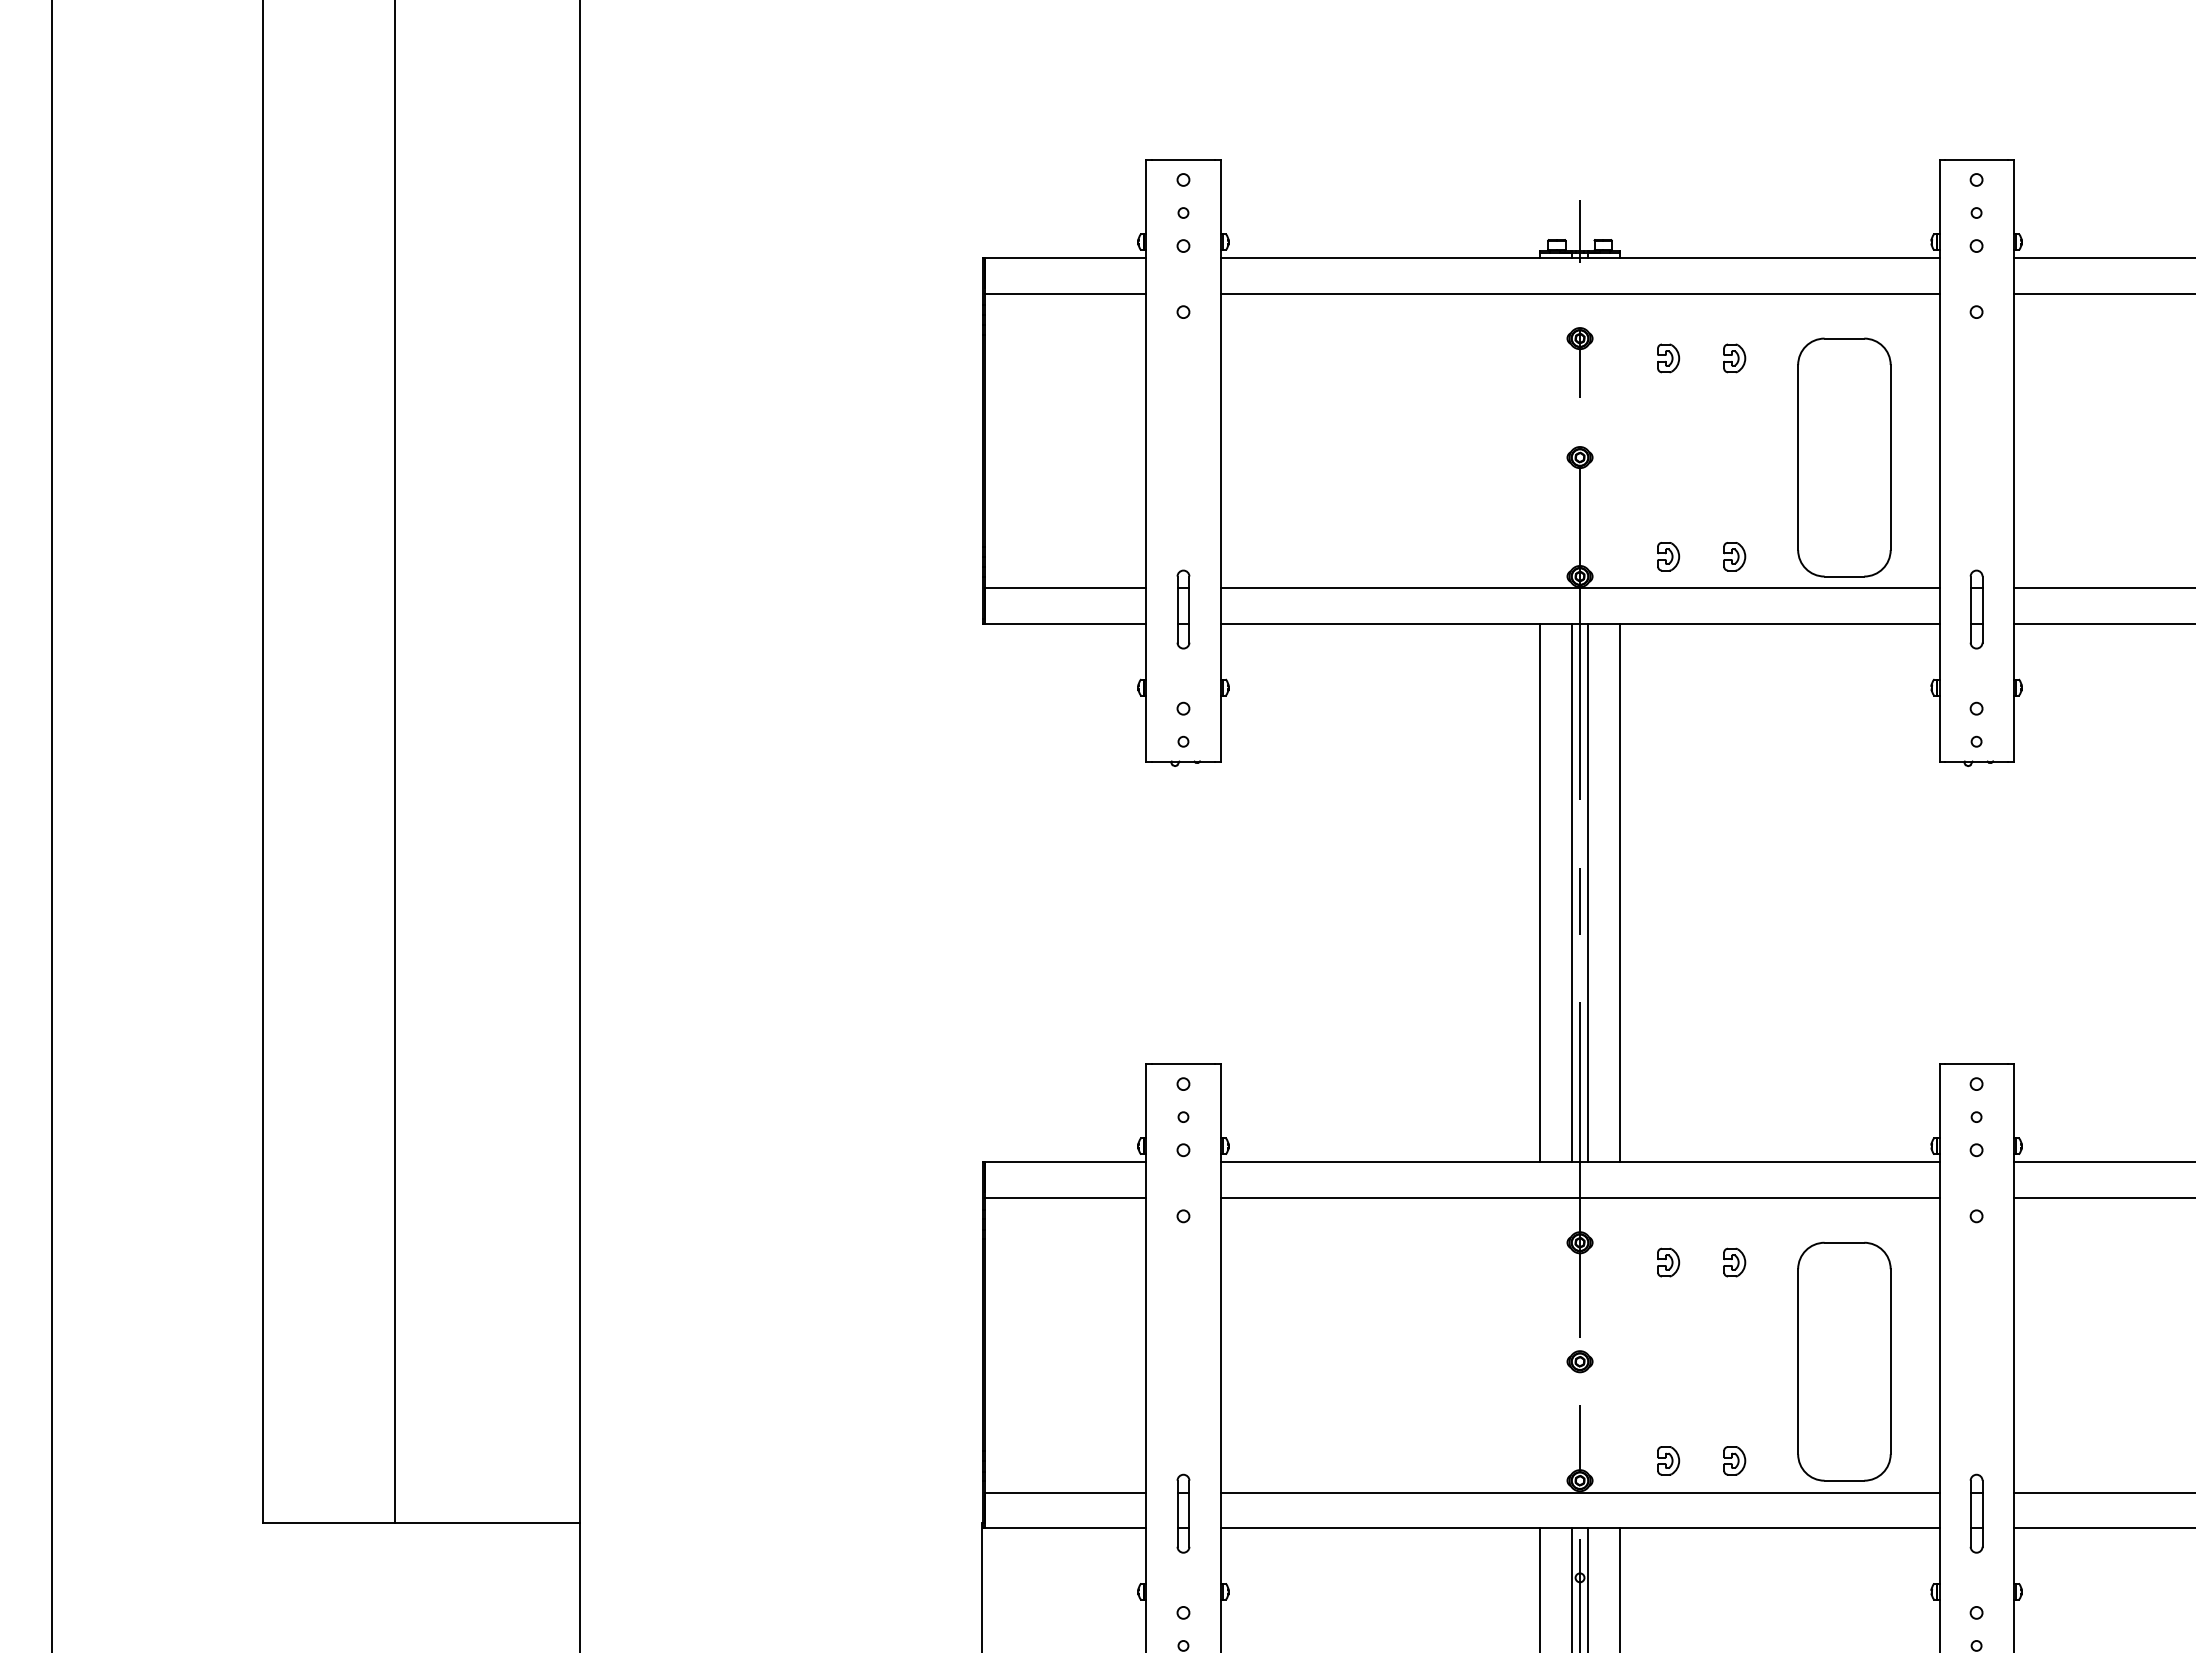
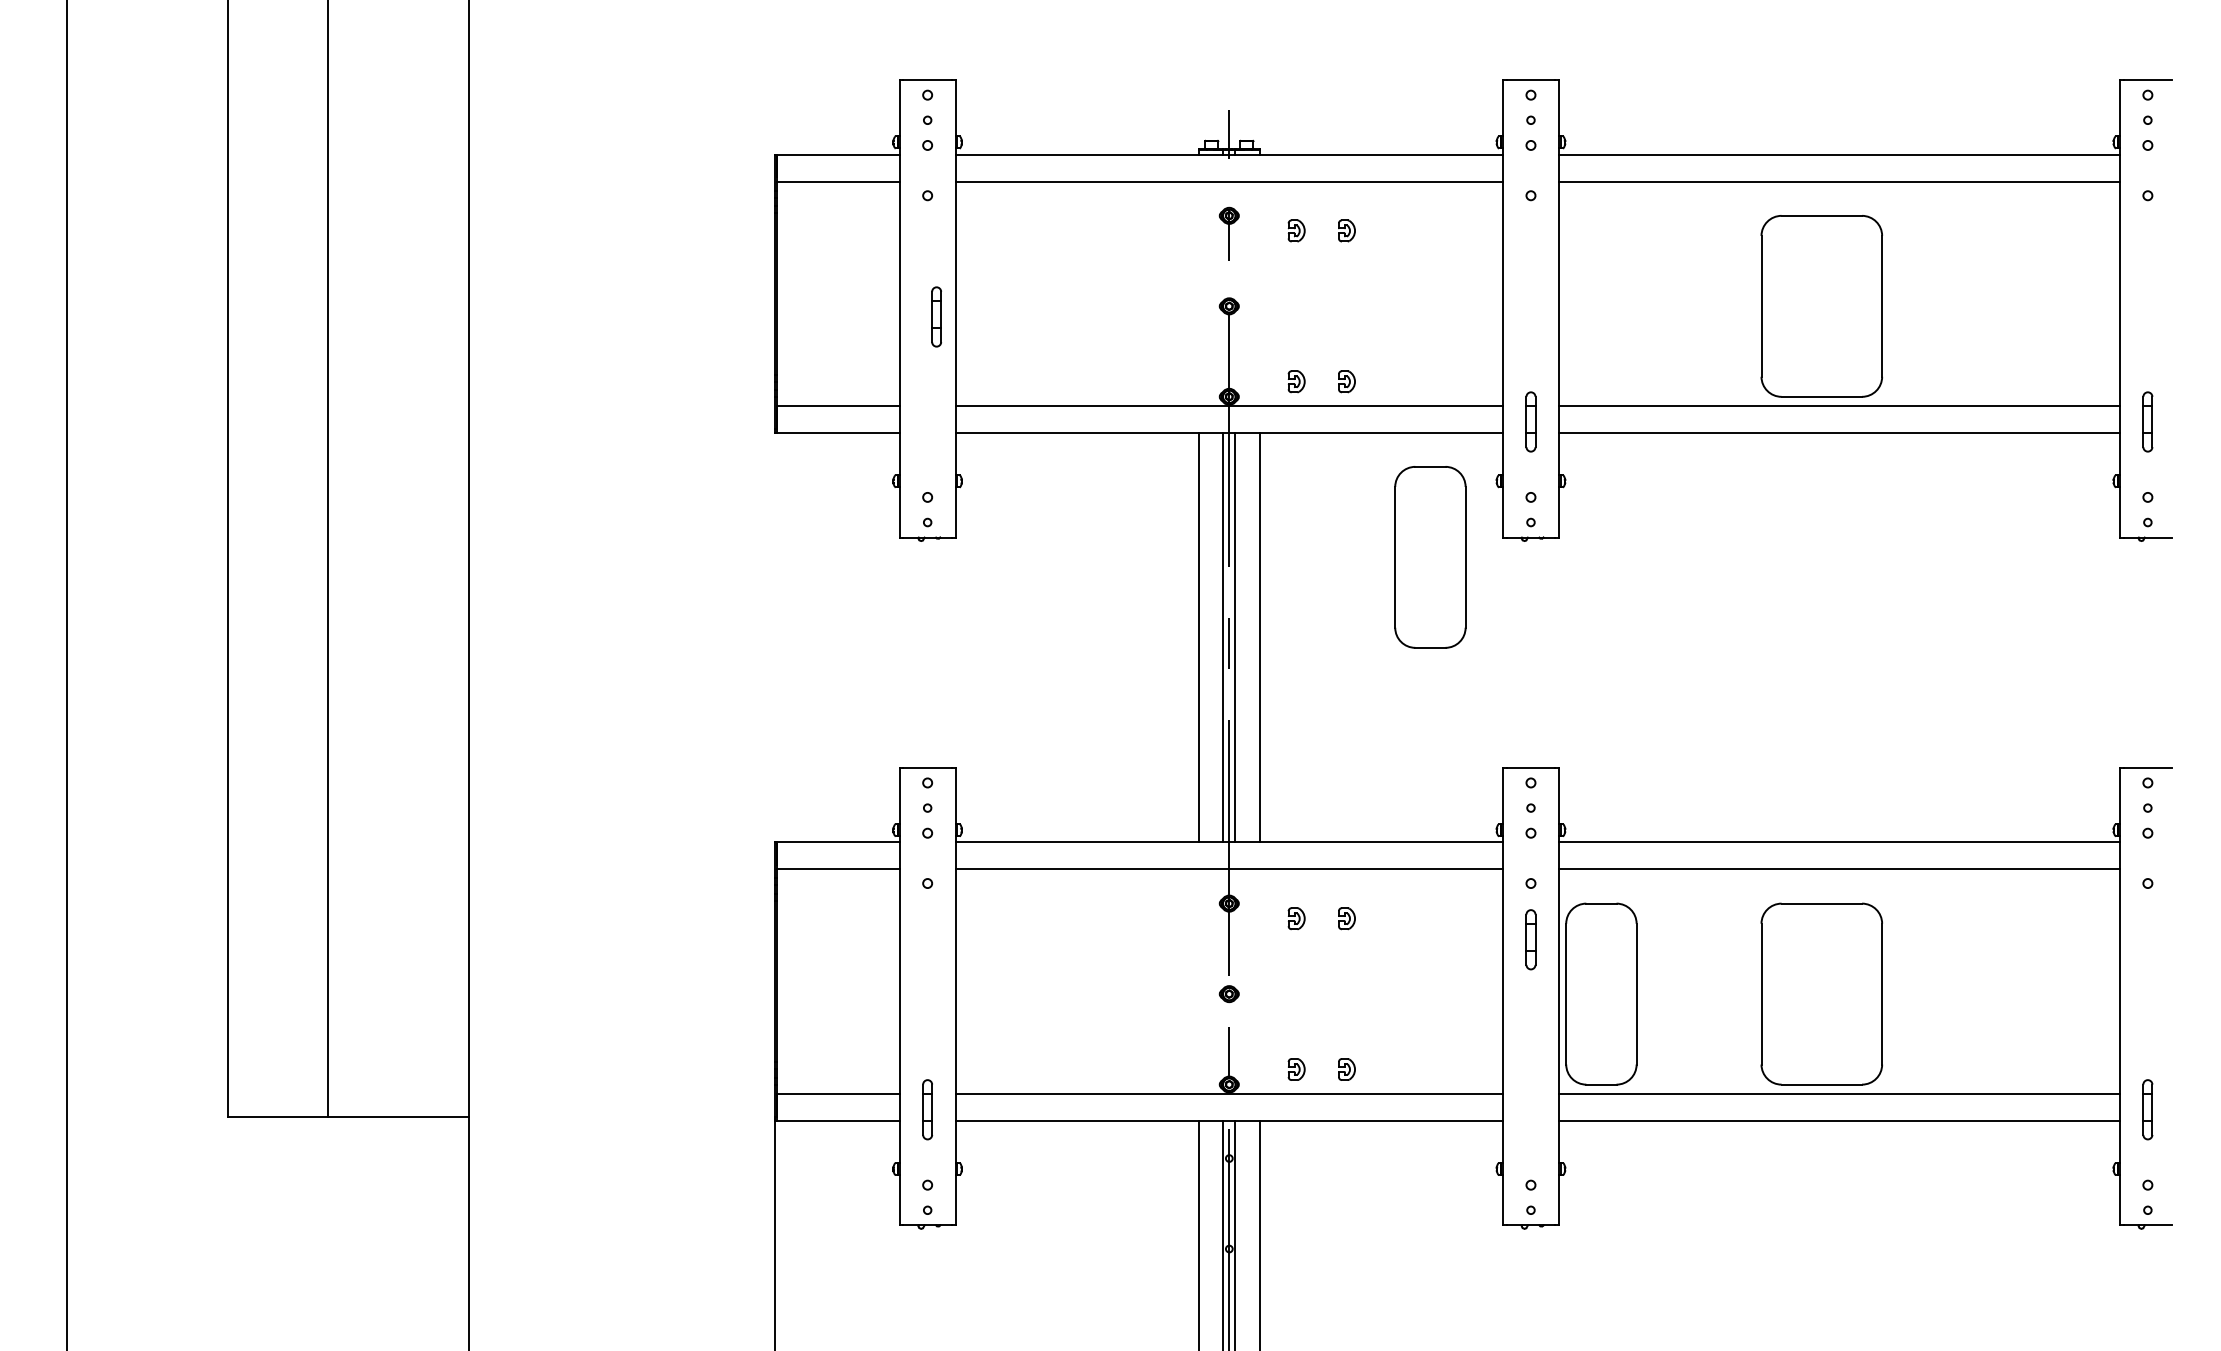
part: (1844, 457) -> (1430, 557), moved
part: (1183, 608) -> (936, 316), moved
part: (1844, 1360) -> (1601, 993), moved
part: (1975, 1513) -> (1530, 939), moved

